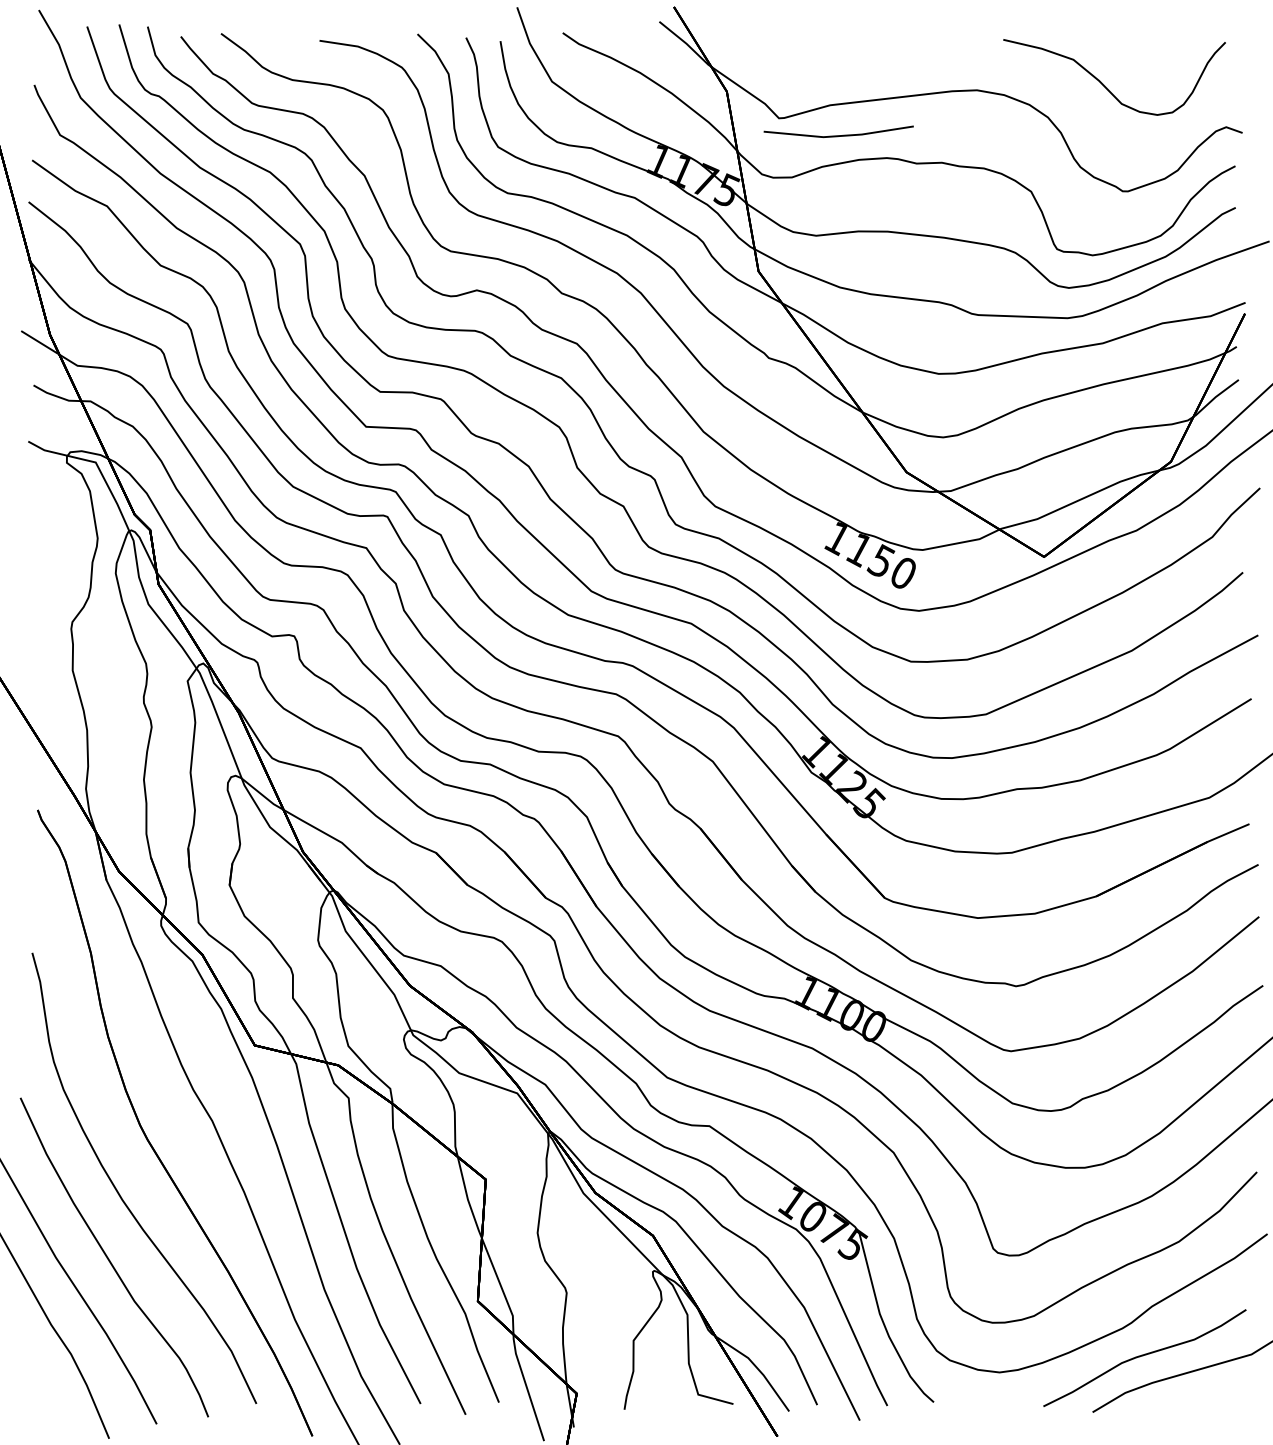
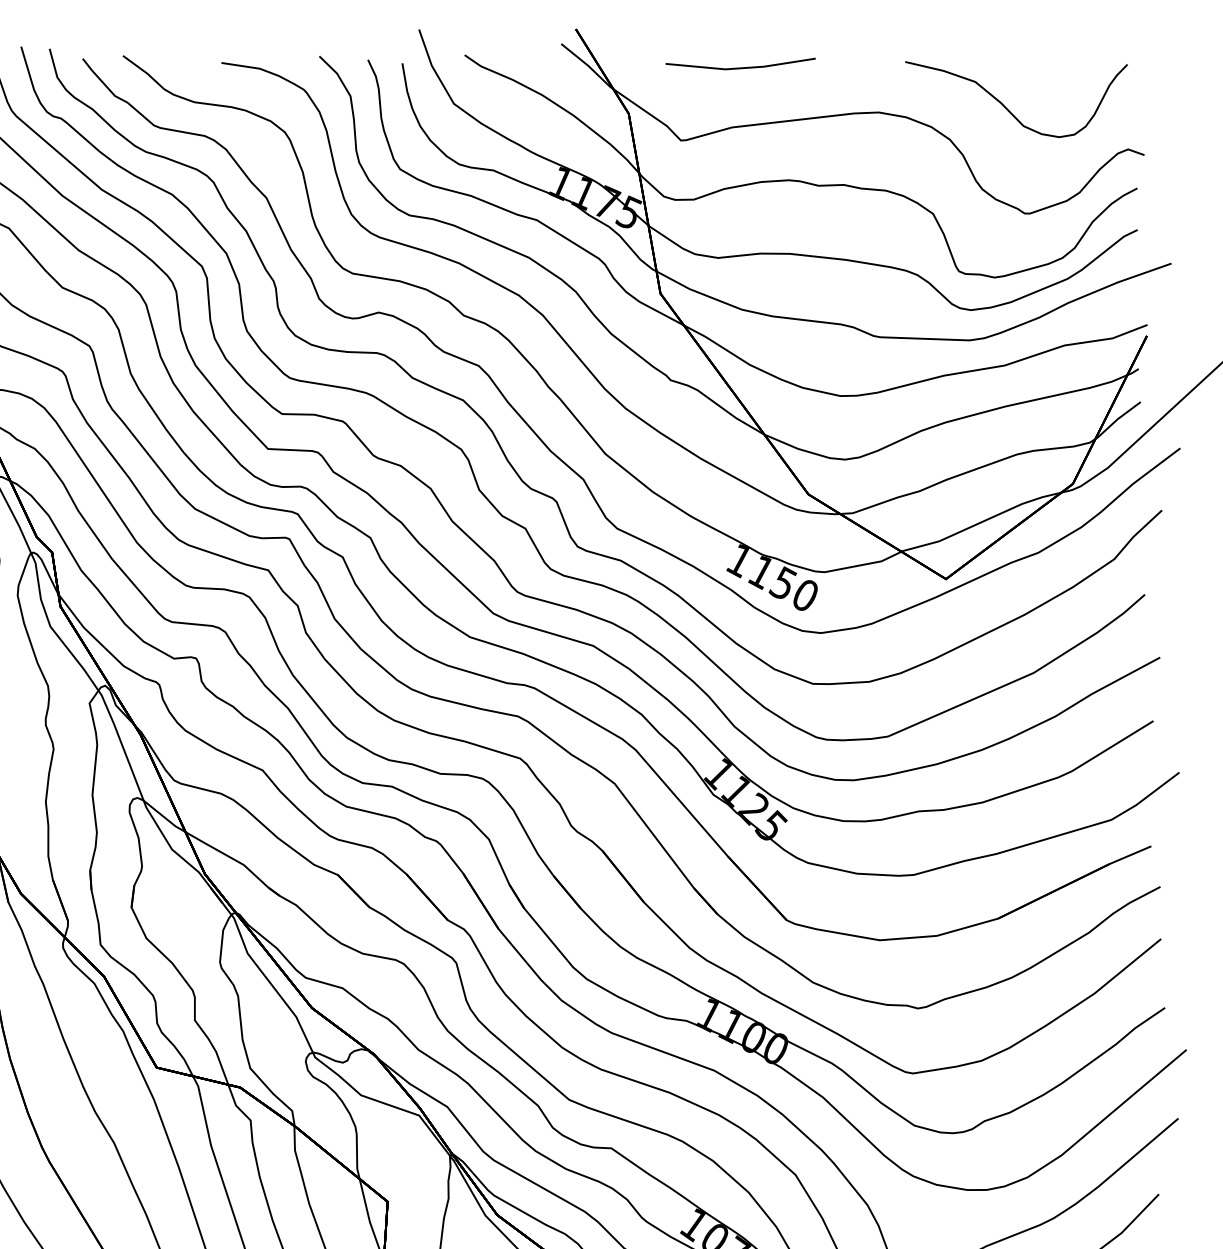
line: (838, 135) -> (740, 67), moved

